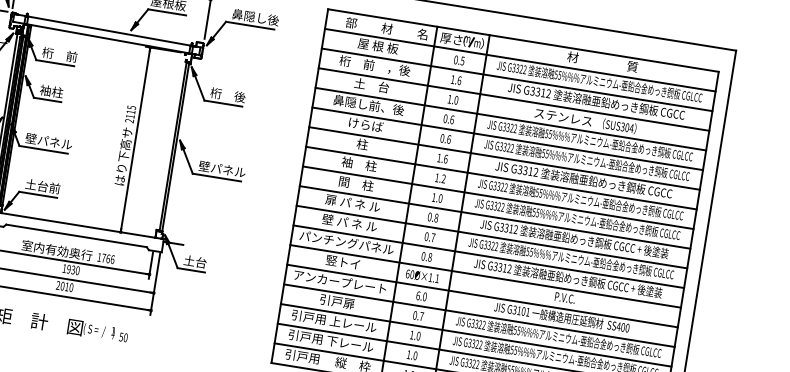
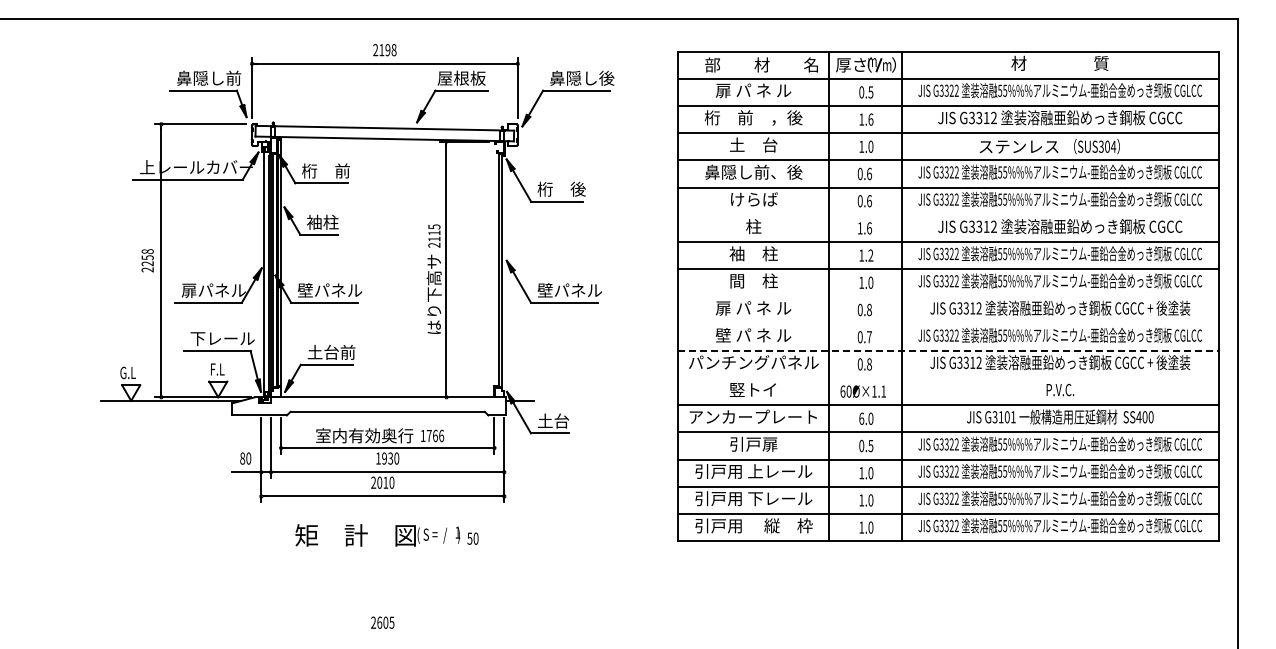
text: (378, 46) -> (753, 90), 屋 根 板 -> 扉 パ ネ ル
line: (504, 158) -> (948, 214), removed
line: (495, 217) -> (948, 296), removed
line: (491, 237) -> (948, 323), removed
line: (488, 256) -> (948, 350), solid -> dashed
line: (485, 276) -> (948, 378), removed
text: (421, 316) -> (870, 446), 0.7 -> 0.5

